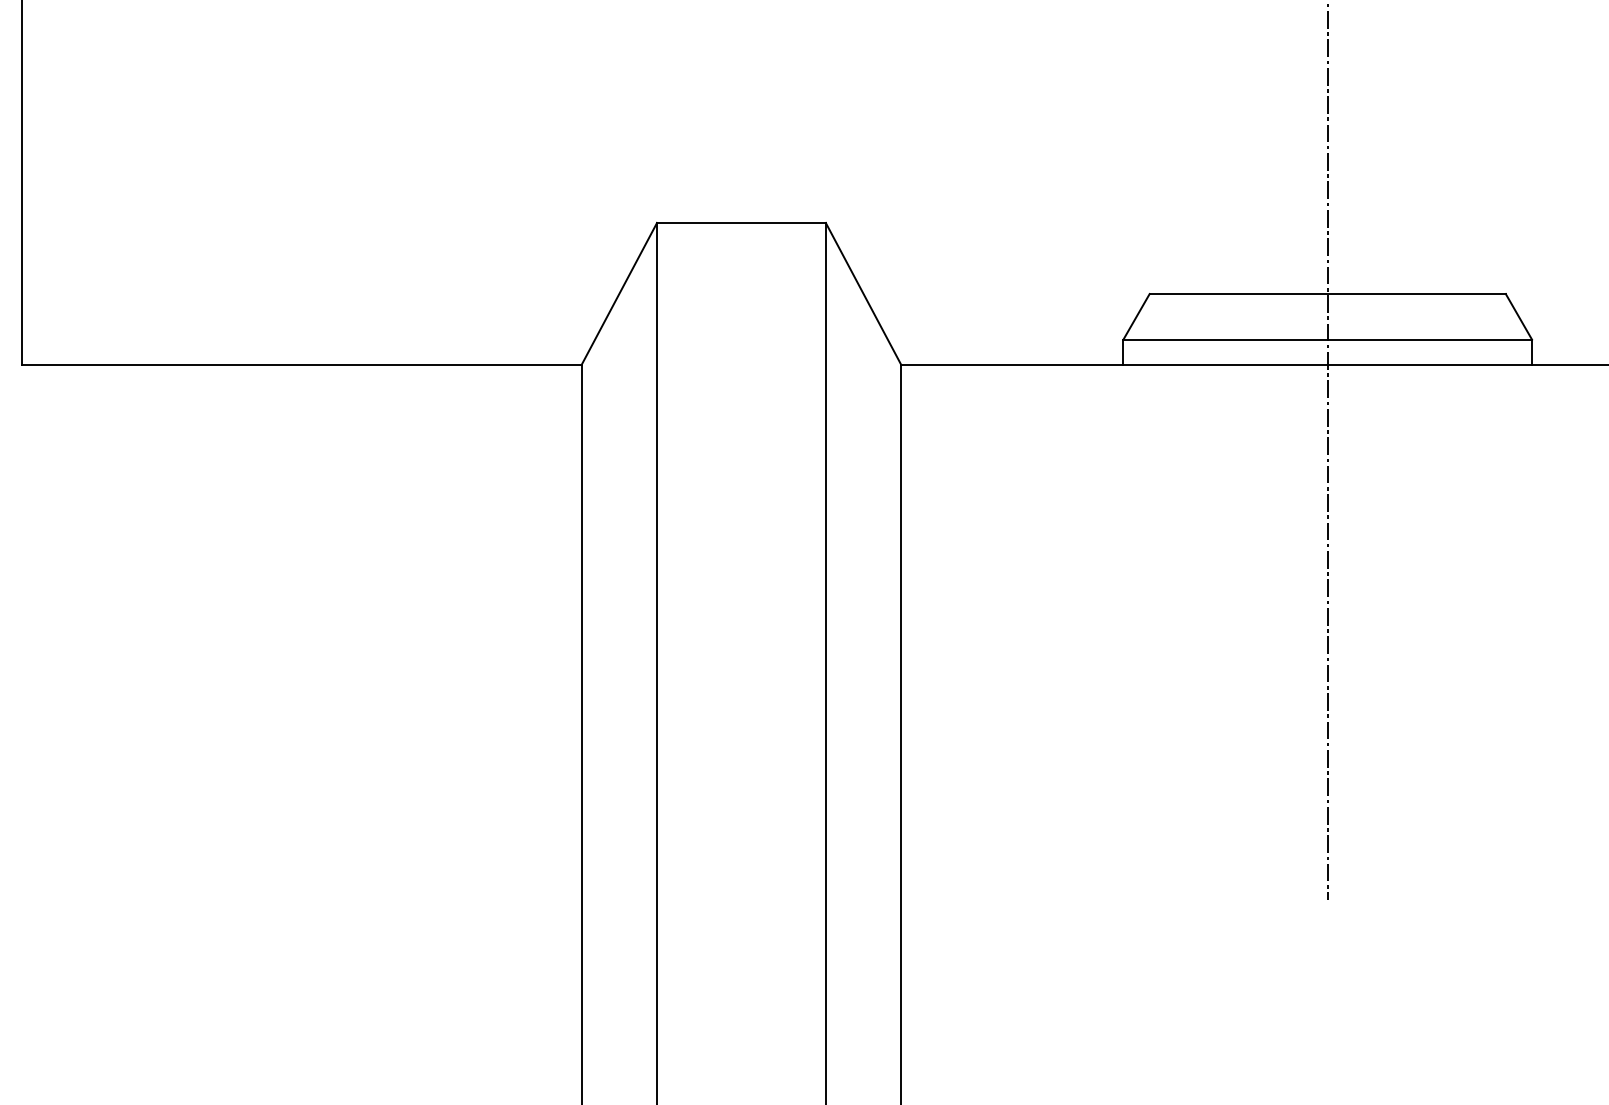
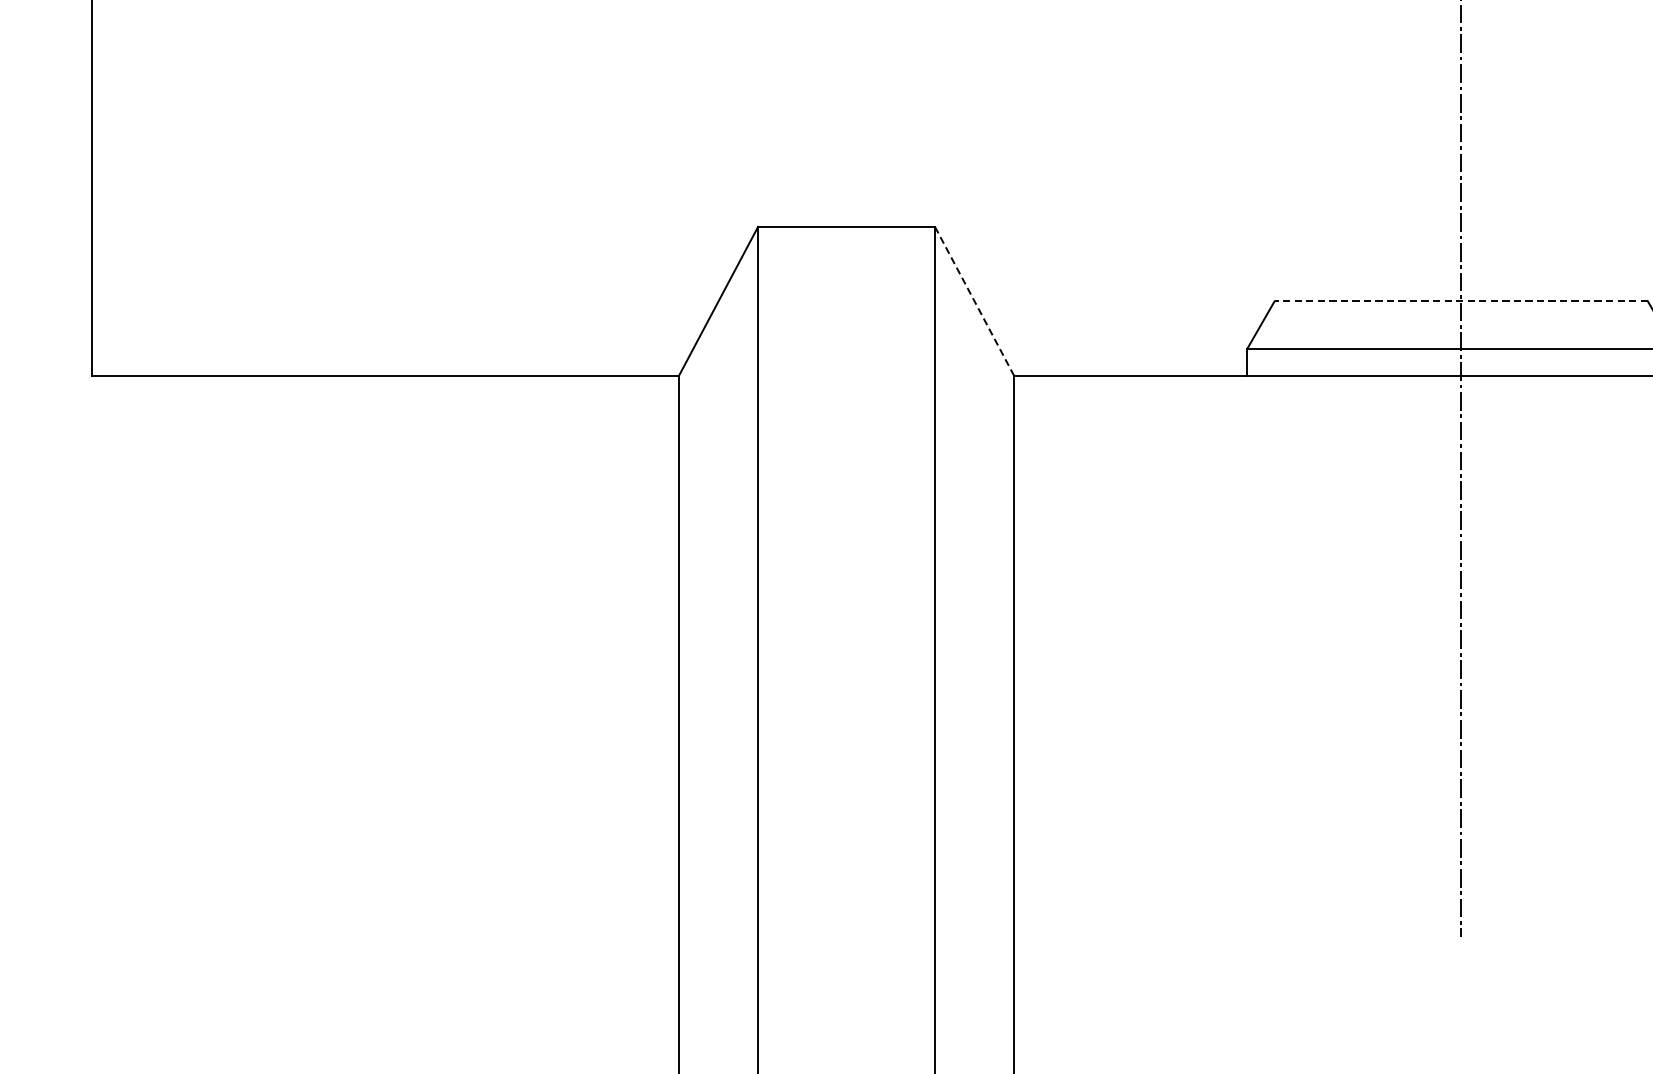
line: (863, 294) -> (974, 301), solid -> dashed
line: (1327, 294) -> (1460, 301), solid -> dashed

